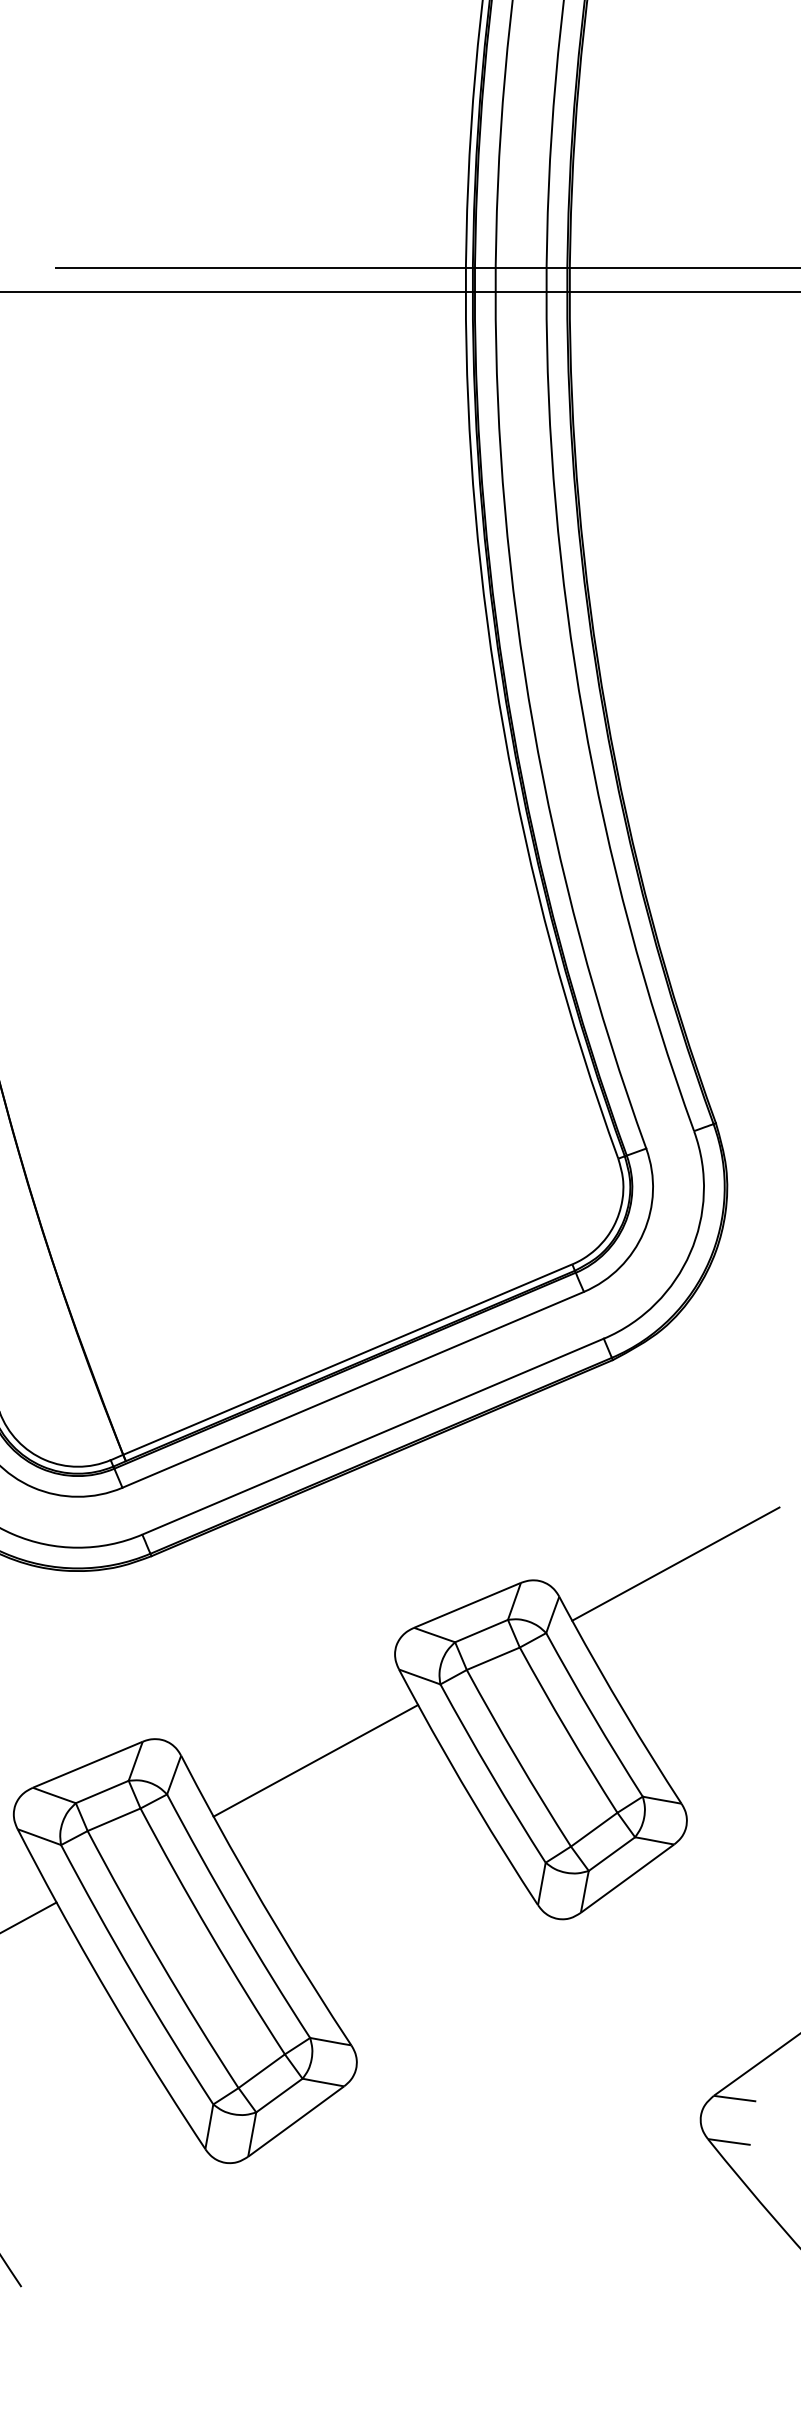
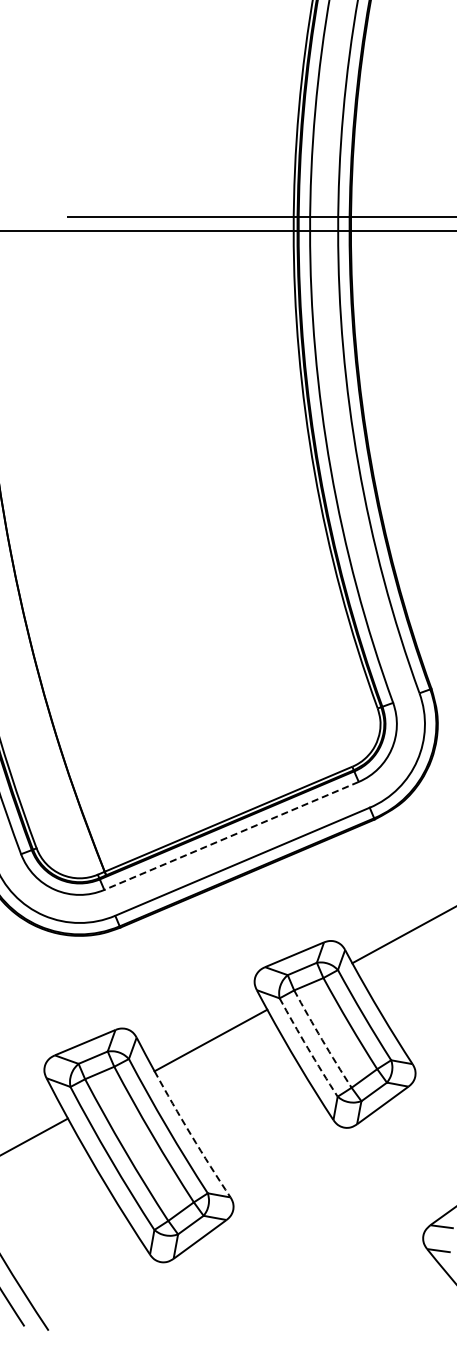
line: (353, 1390) -> (231, 836), solid -> dashed
arc: (518, 1759) -> (322, 1039), solid -> dashed
arc: (490, 1775) -> (307, 1048), solid -> dashed
arc: (280, 1933) -> (191, 1135), solid -> dashed

